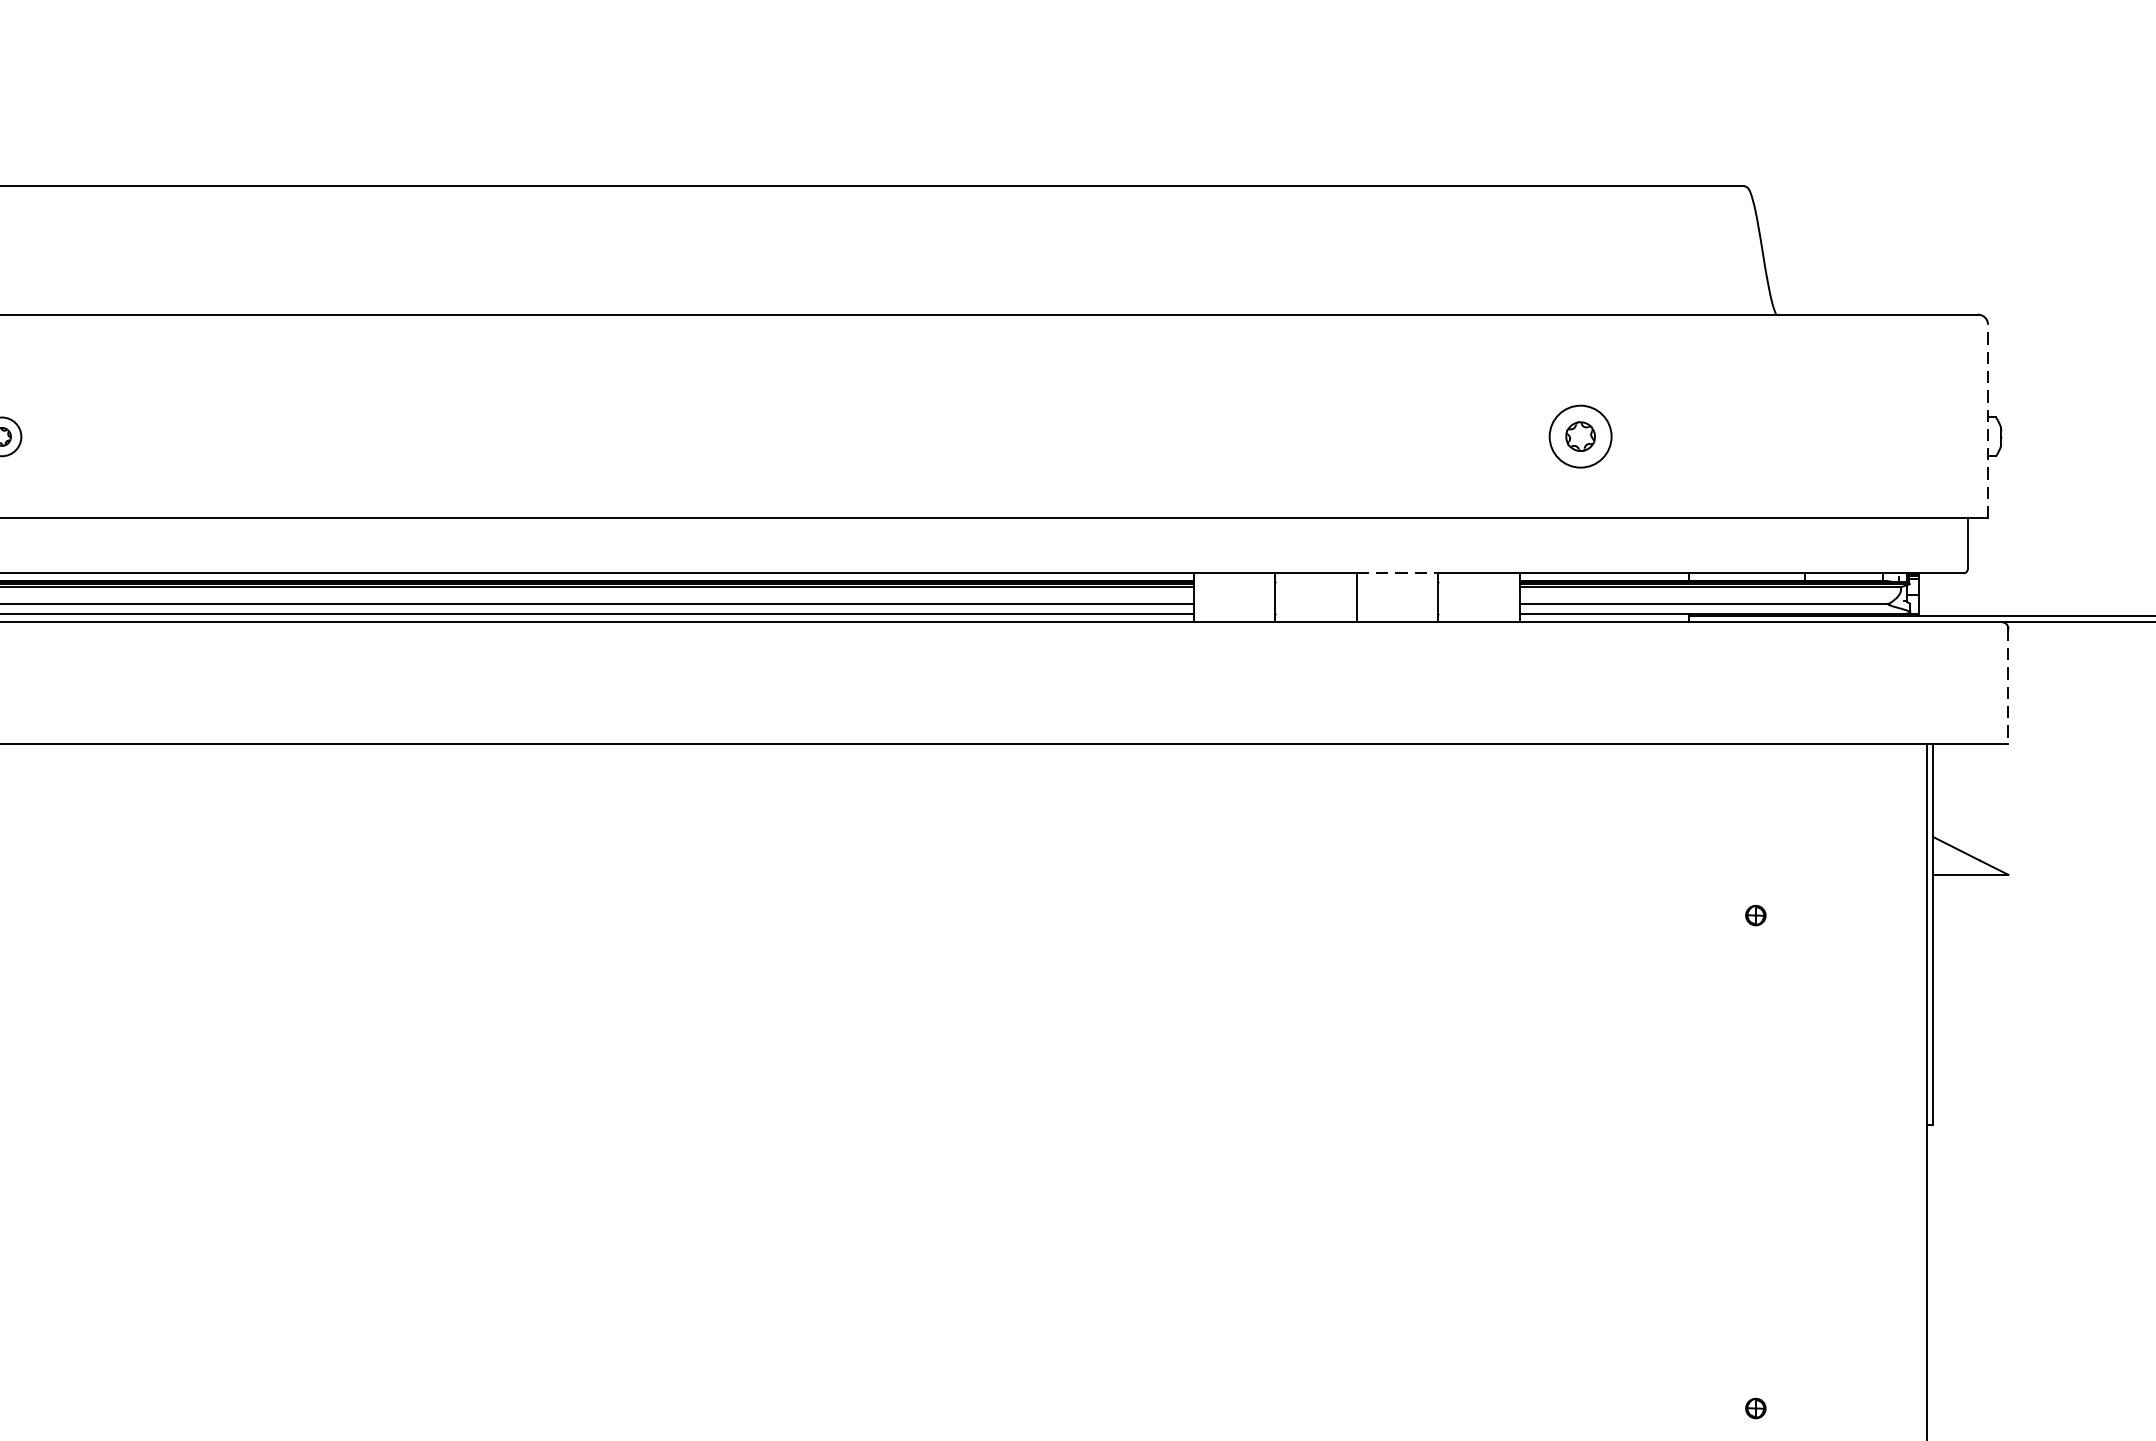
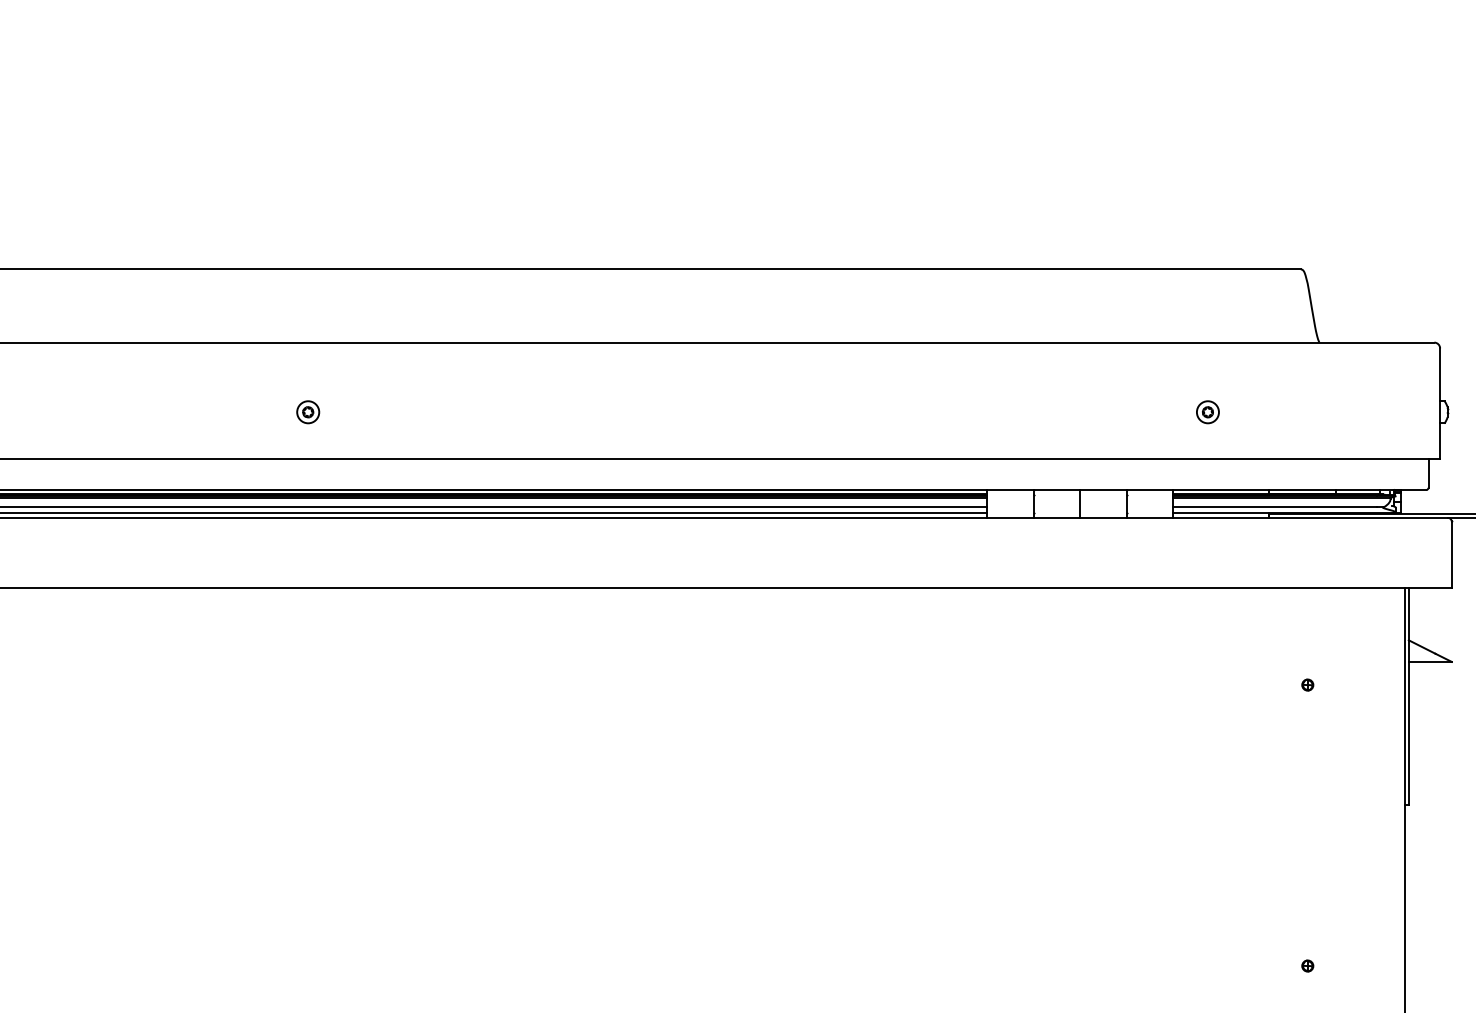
line: (1988, 421) -> (1440, 403), dashed -> solid
part: (1579, 437) -> (1207, 412), size x0.62
line: (1397, 574) -> (1103, 490), dashed -> solid
line: (2008, 686) -> (1451, 554), dashed -> solid

